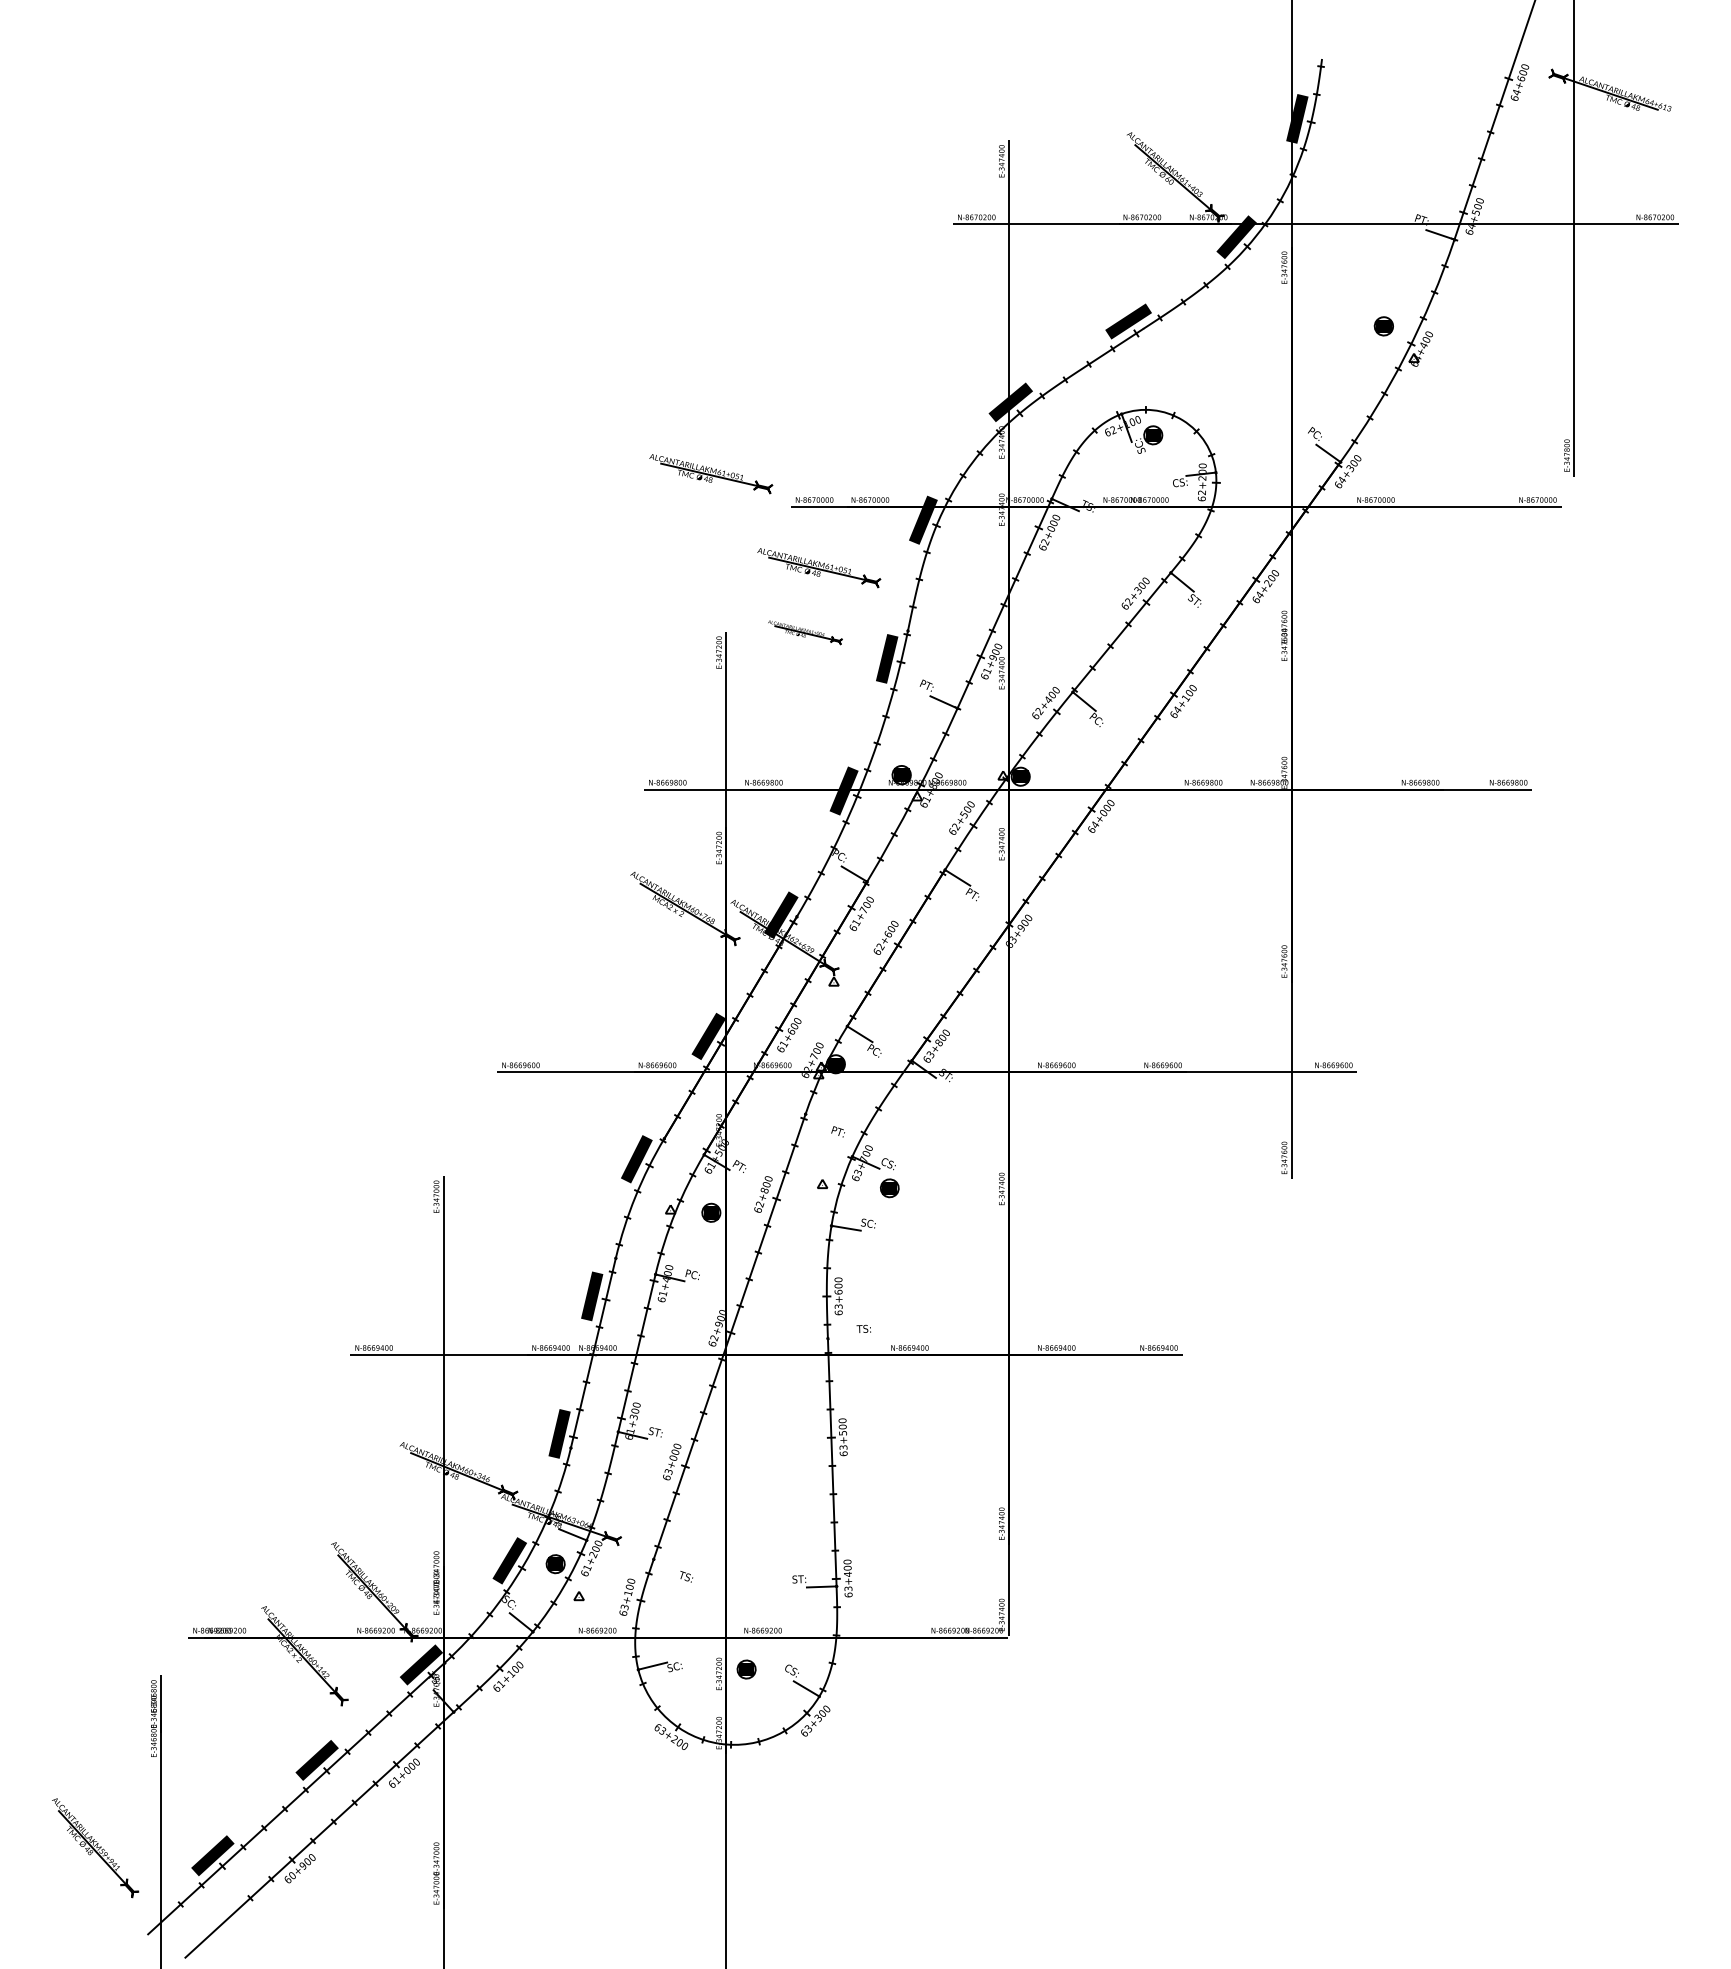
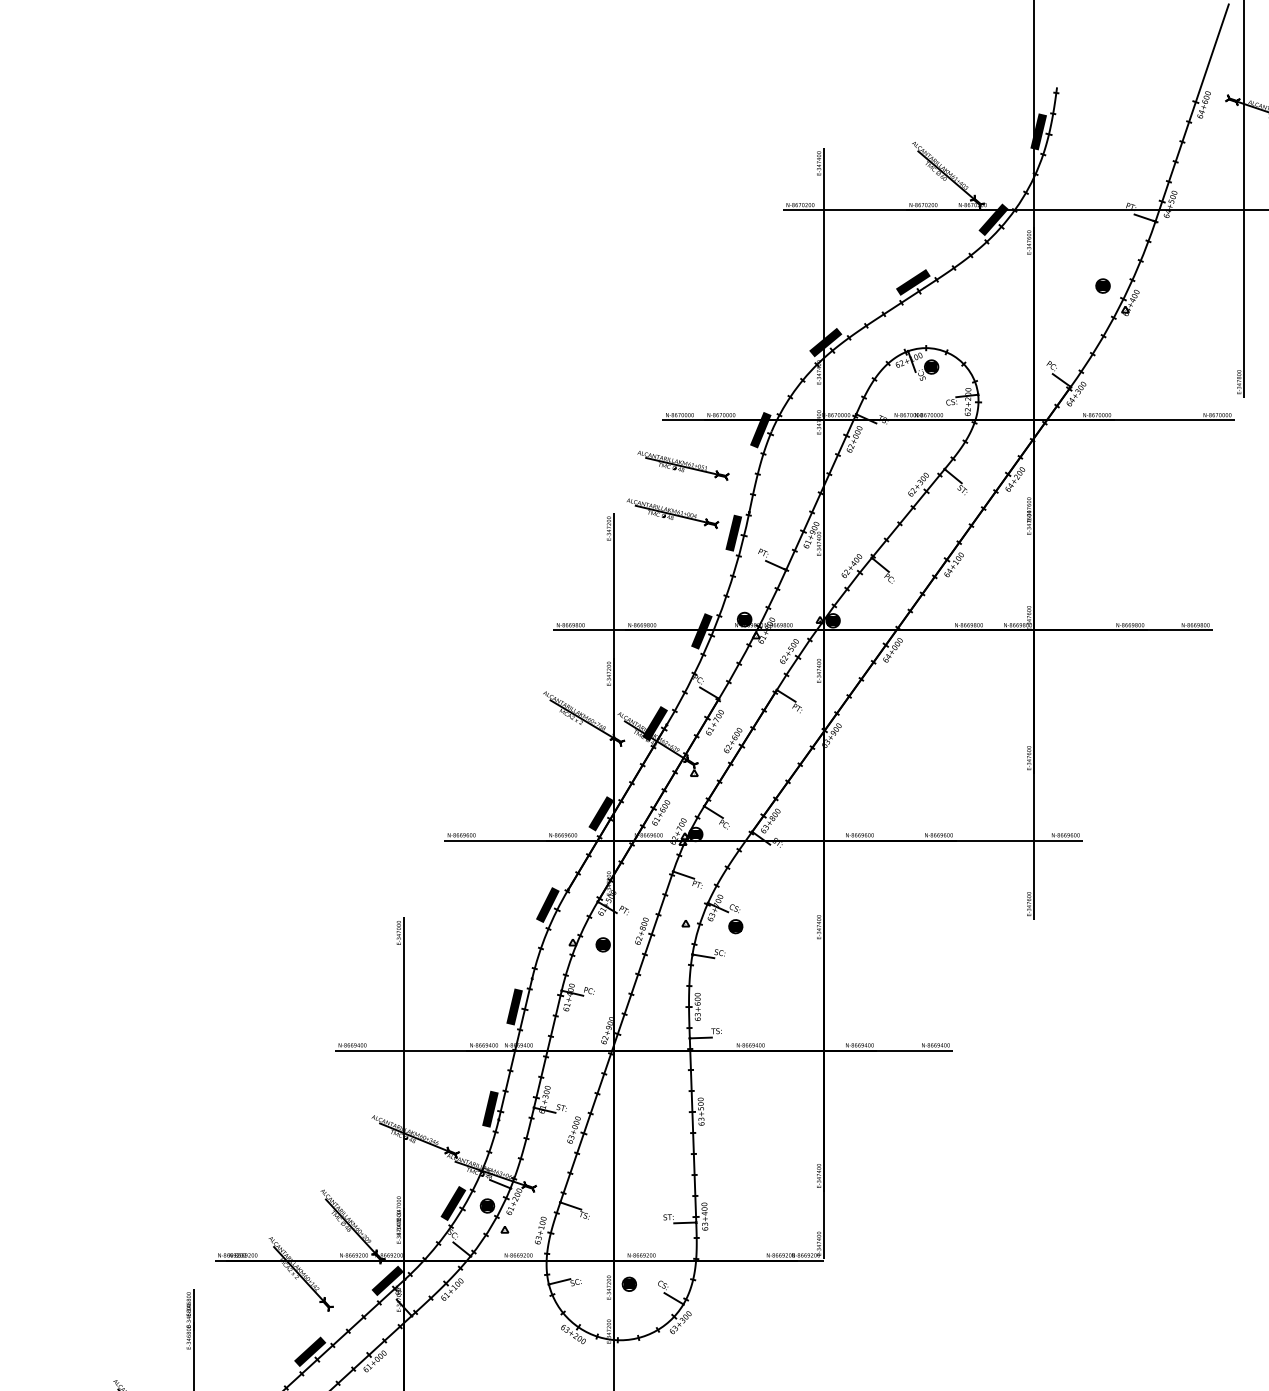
part: (711, 474) -> (603, 396), removed
part: (805, 632) -> (673, 513), size x1.67
line: (819, 1118) -> (683, 874), added
line: (843, 1337) -> (701, 1037), added
line: (668, 1563) -> (571, 1205), added

